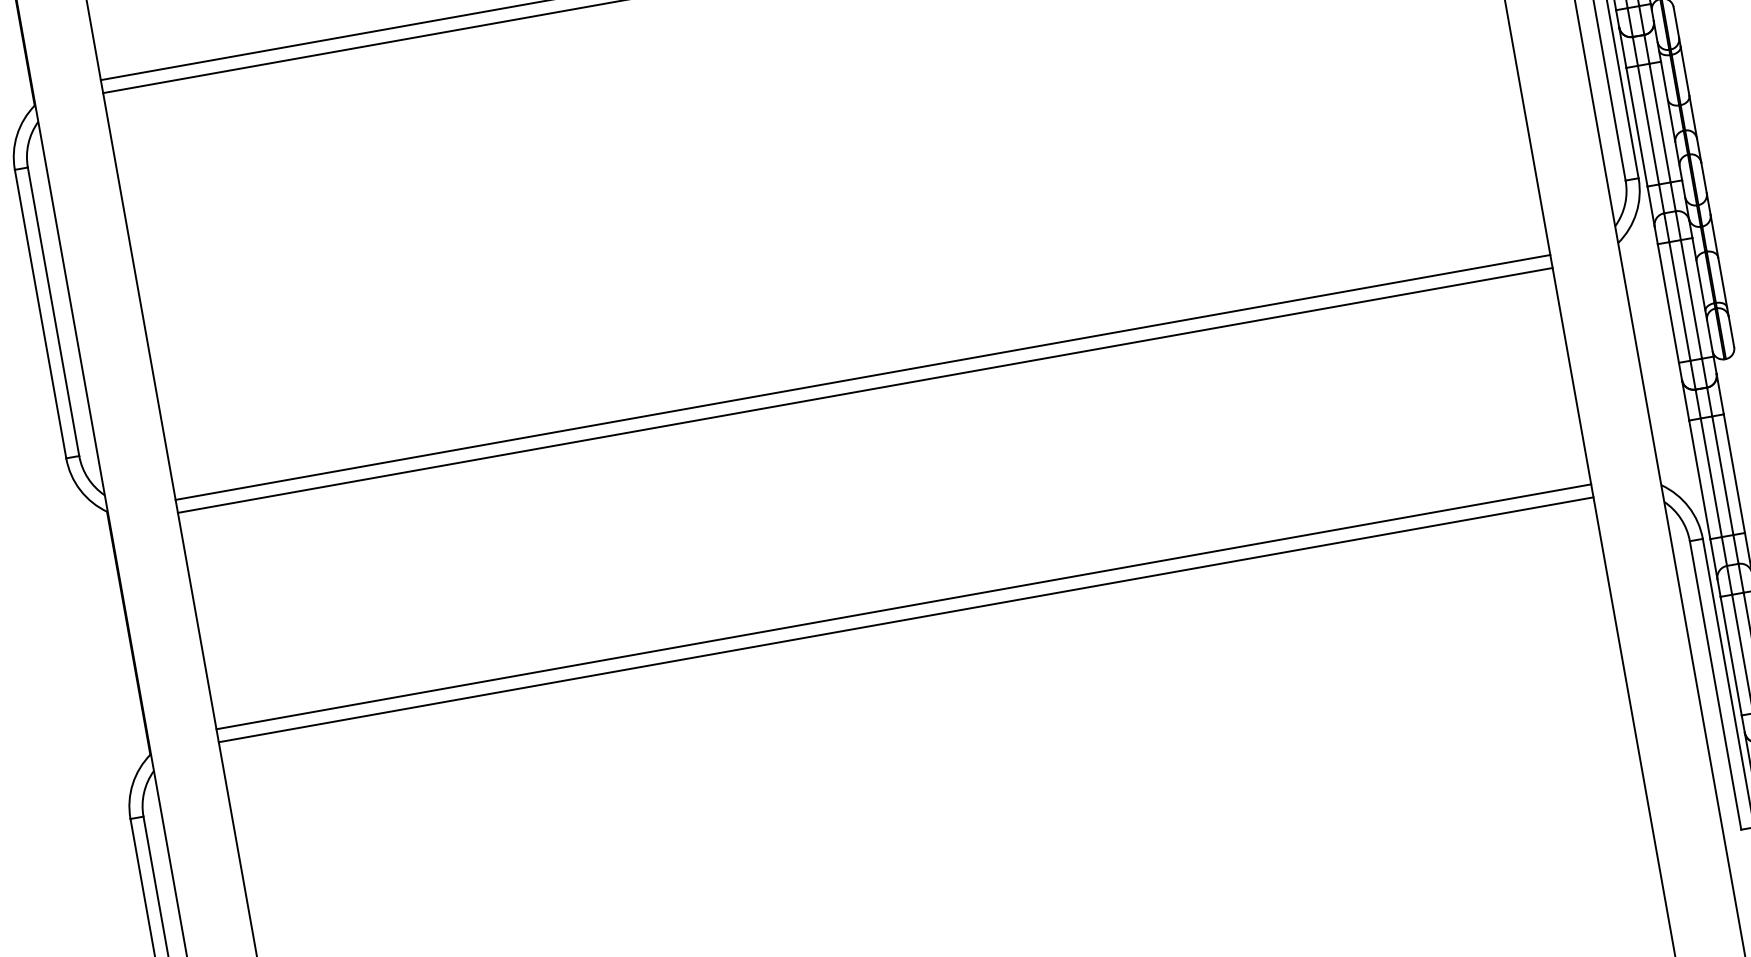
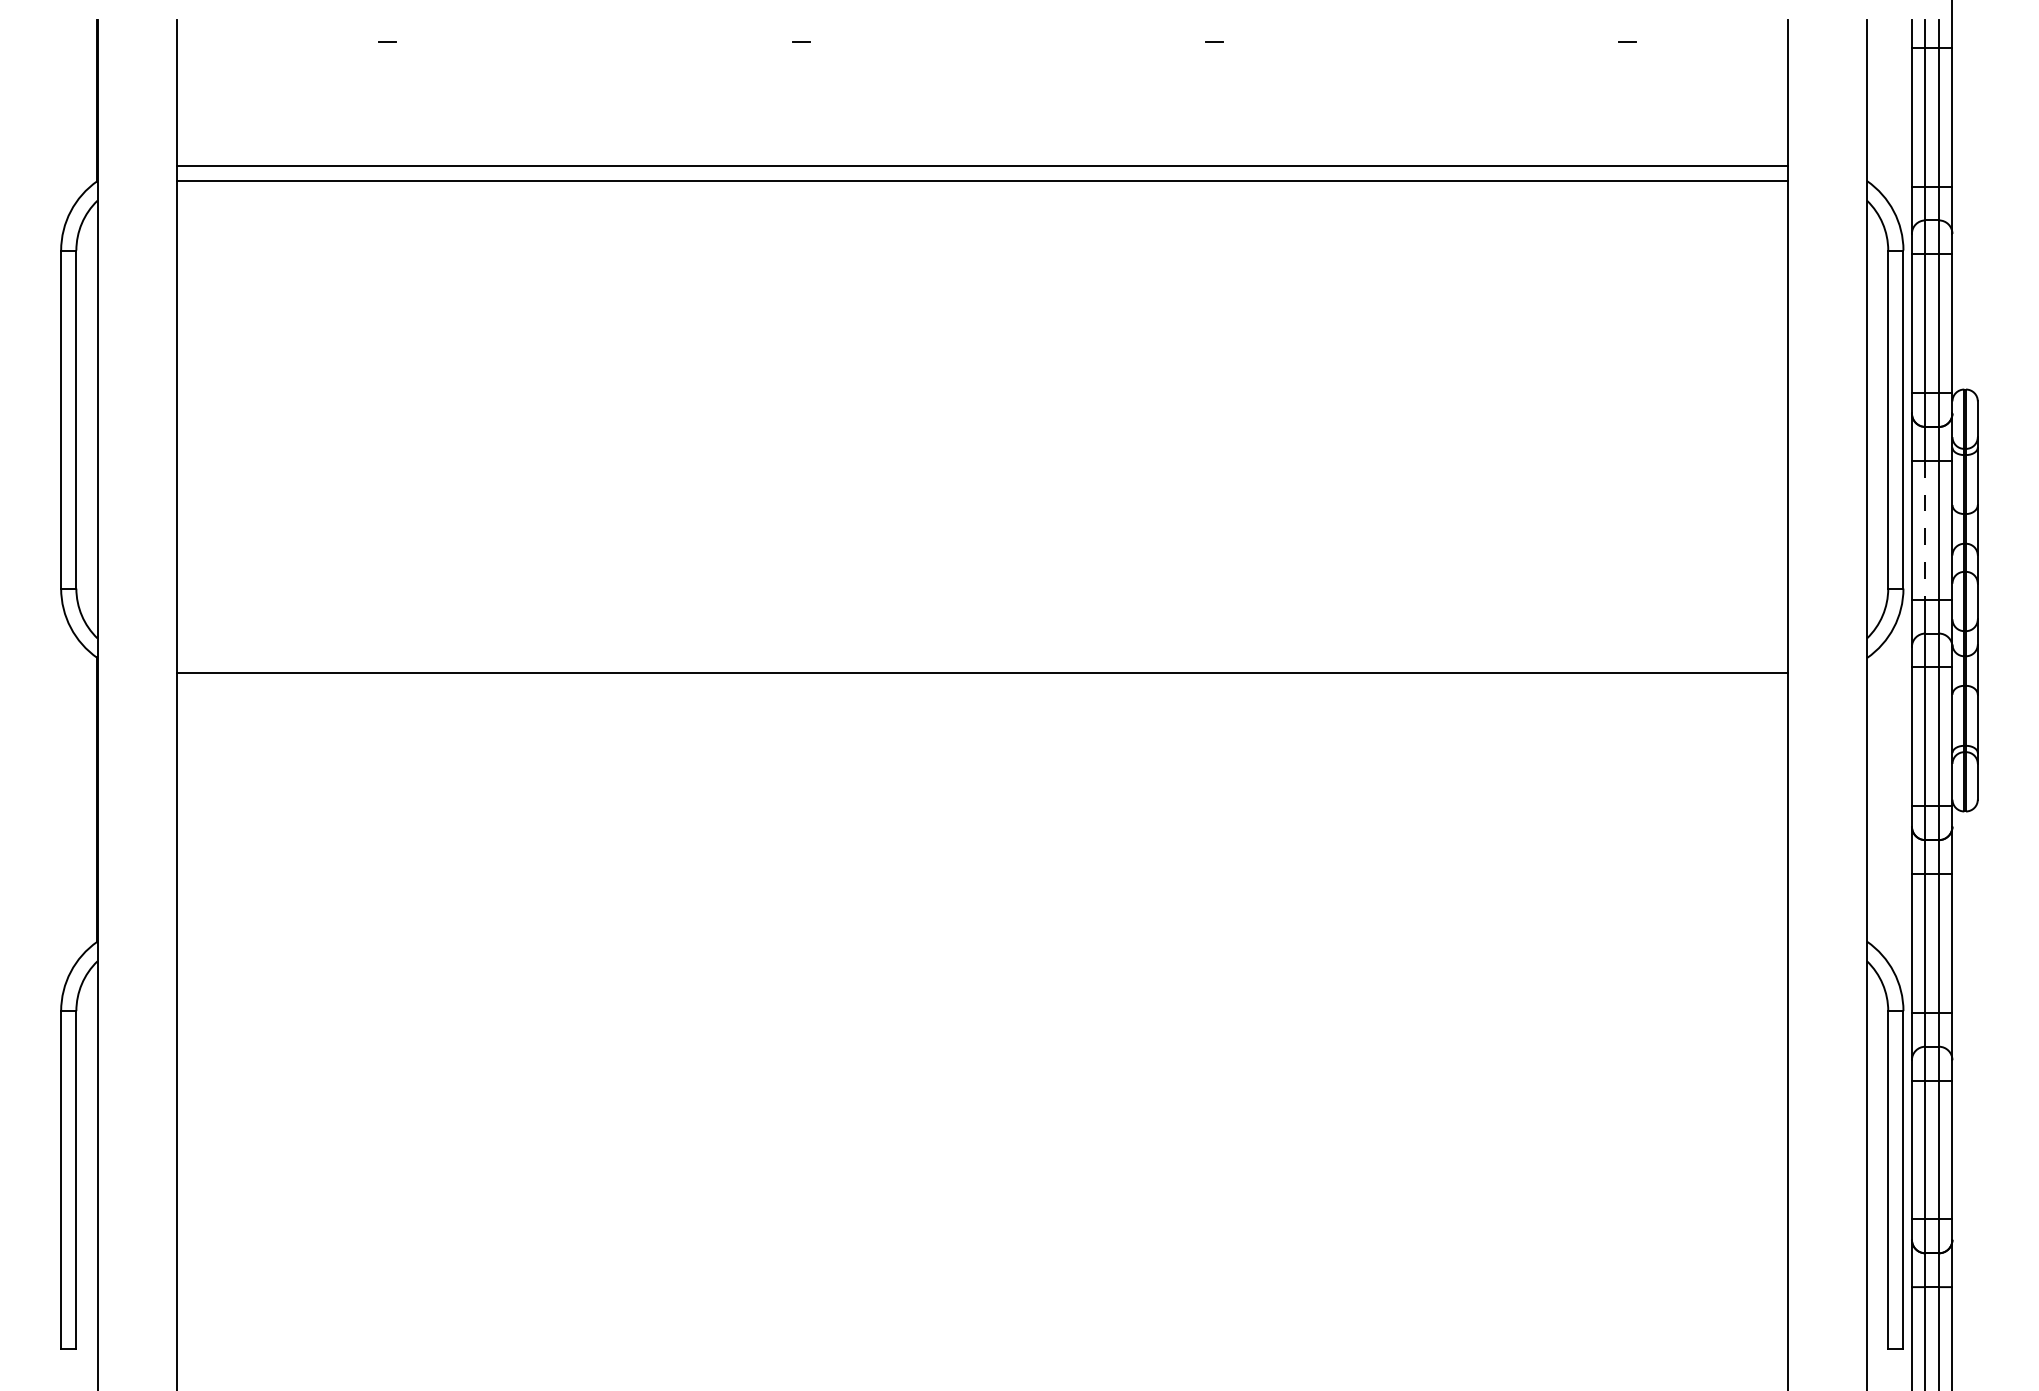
line: (1648, 125) -> (1925, 530), solid -> dashed
line: (862, 377) -> (981, 657), removed
line: (903, 606) -> (981, 926), removed
line: (905, 619) -> (981, 941), removed

